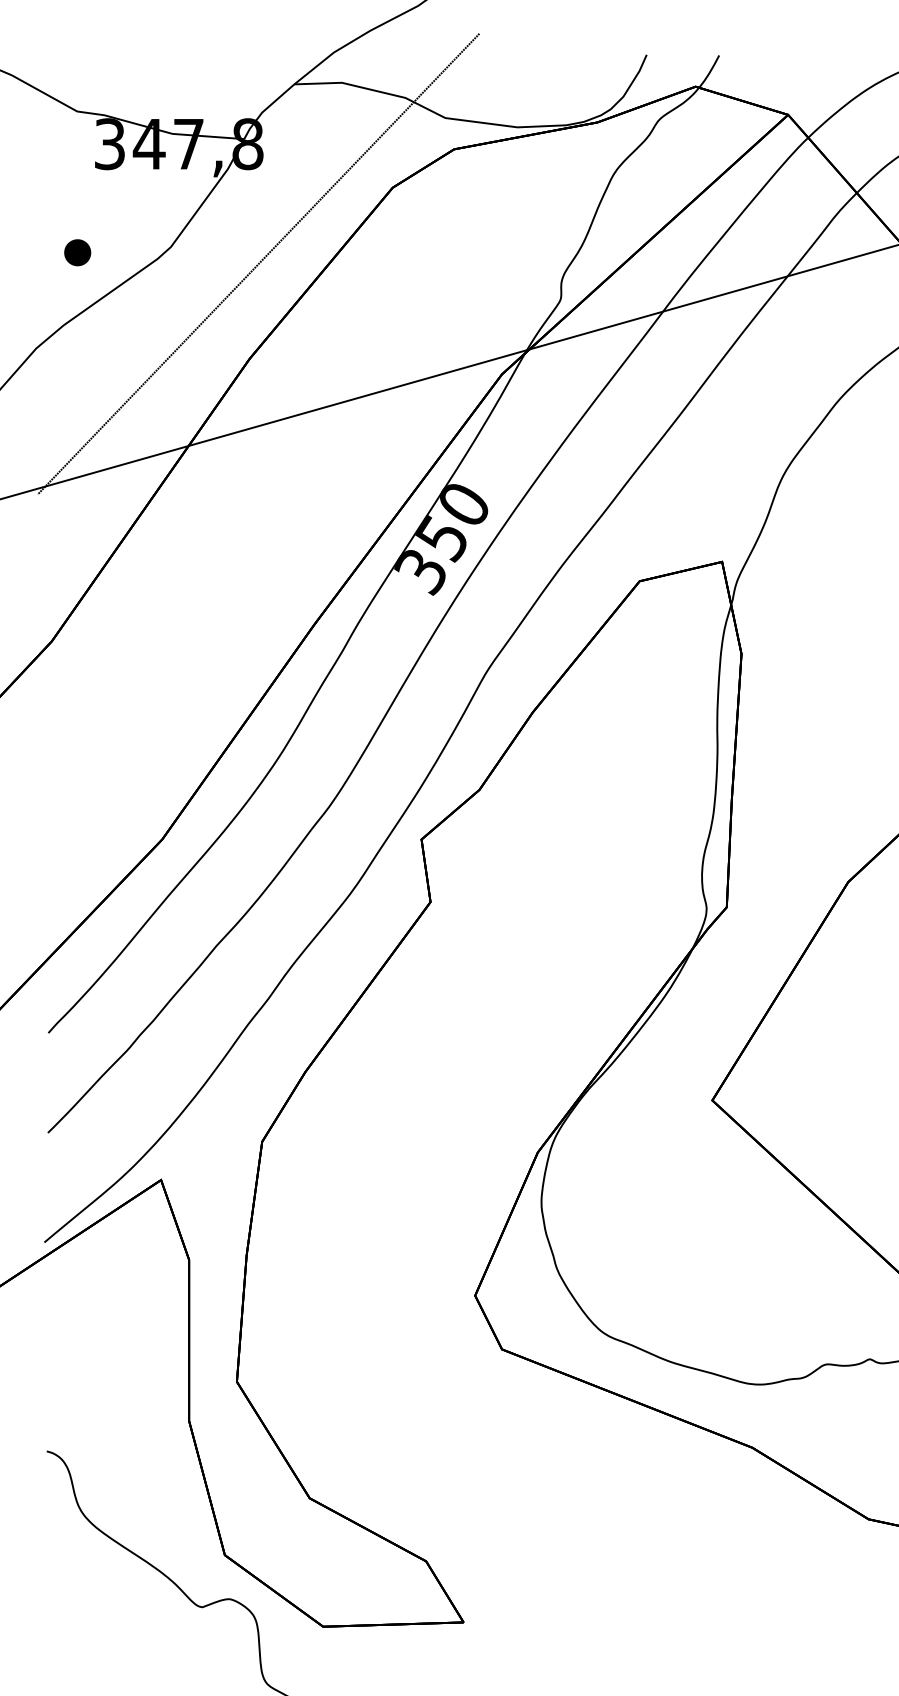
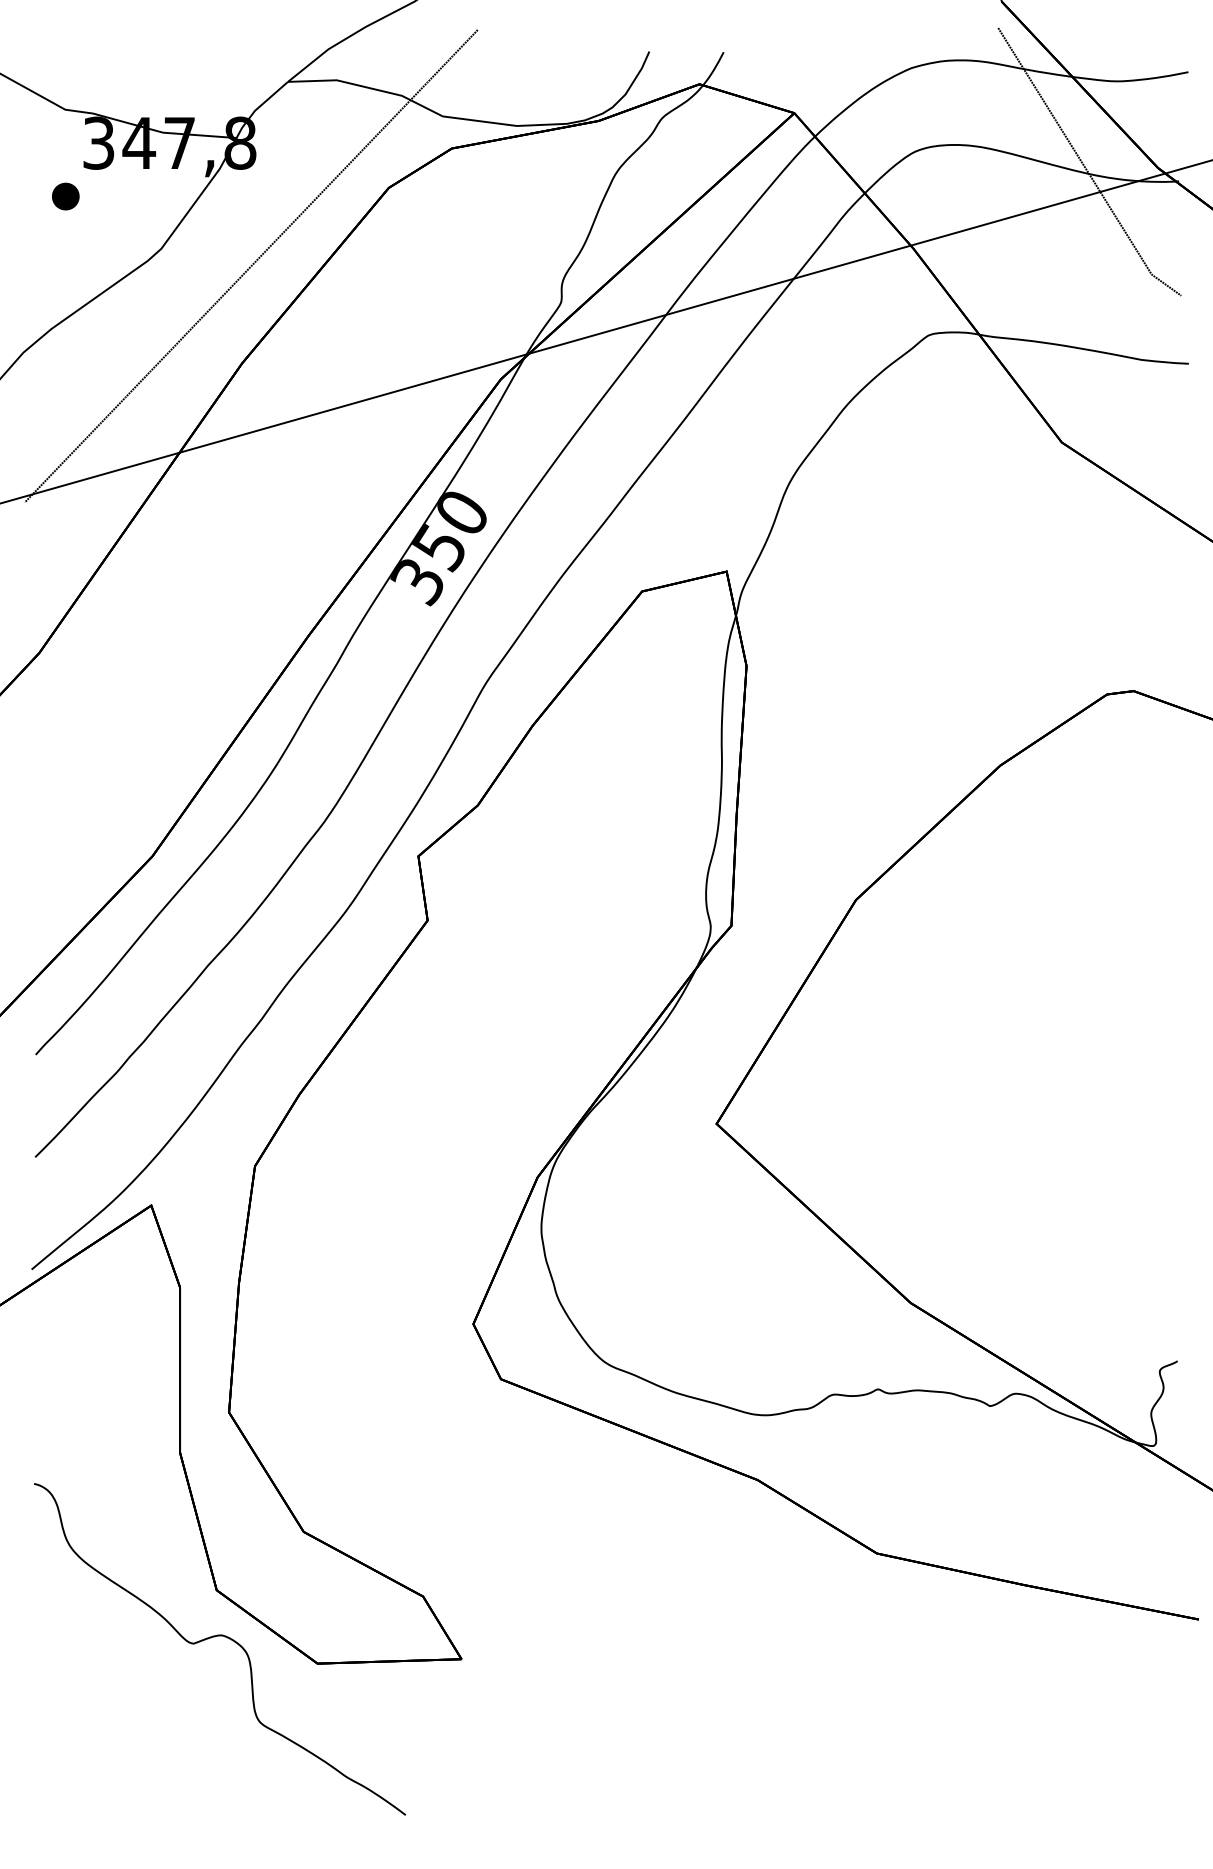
part: (77, 252) -> (65, 196), moved

